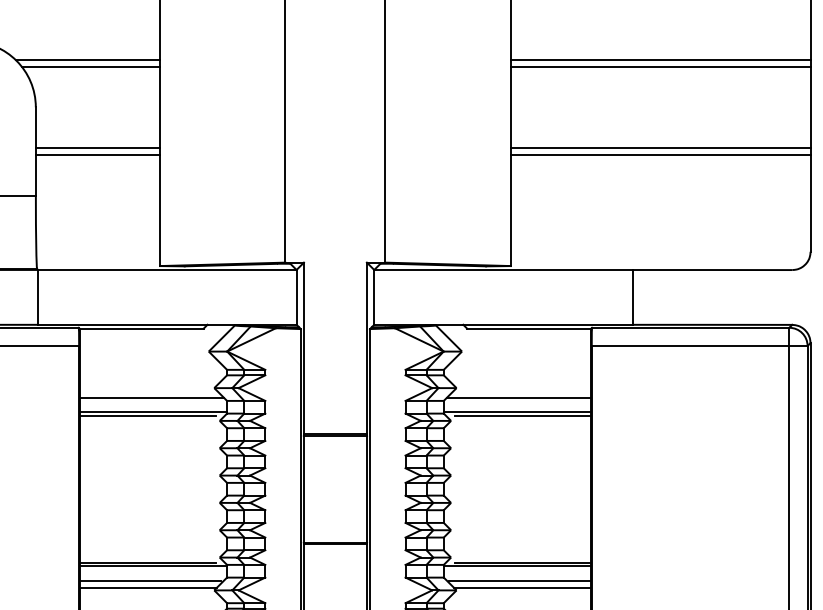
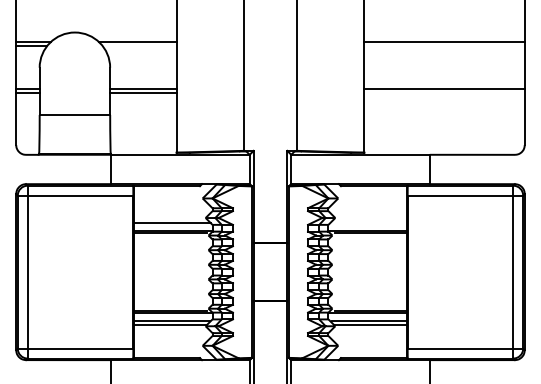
line: (90, 67) -> (139, 46), removed
line: (660, 67) -> (444, 46), removed
line: (660, 155) -> (444, 93), removed
line: (518, 398) -> (368, 223), removed

